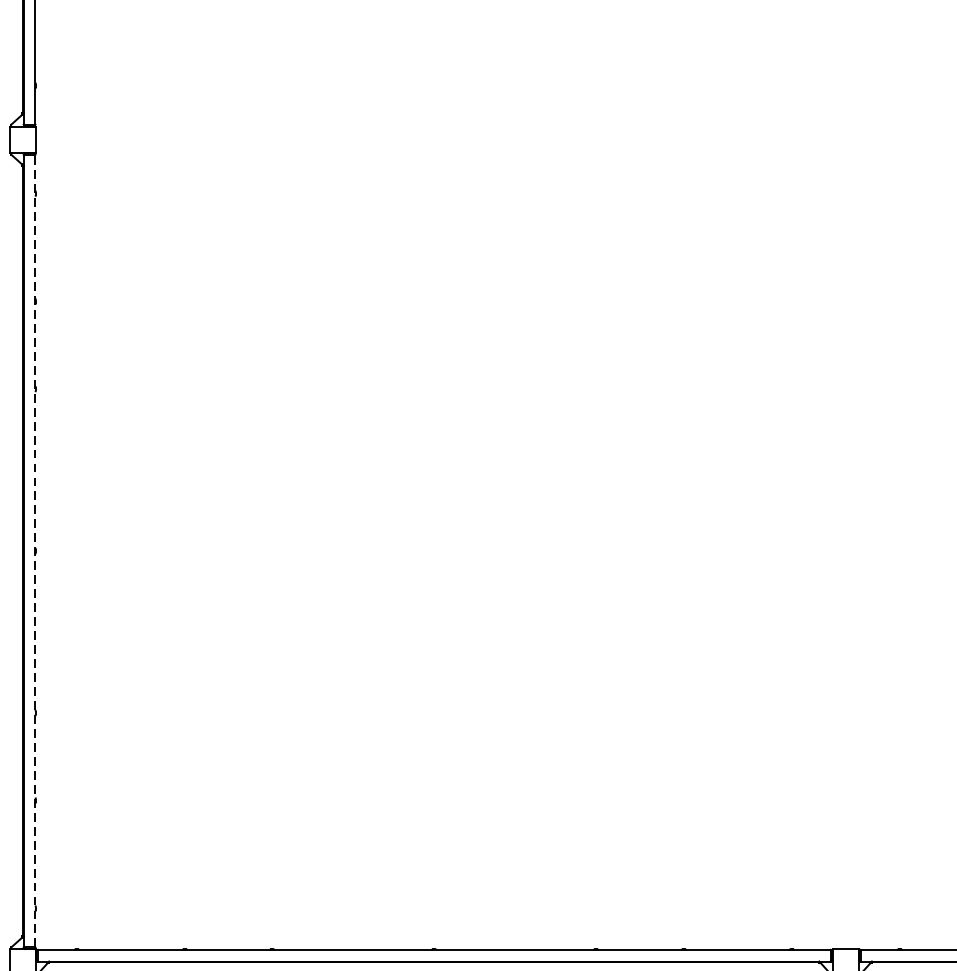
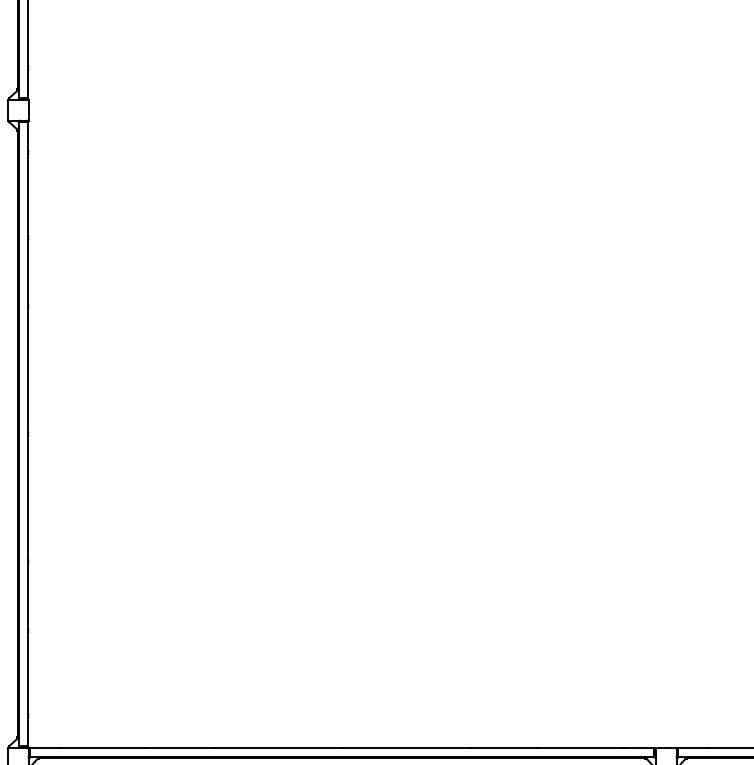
line: (35, 550) -> (28, 433), dashed -> solid

